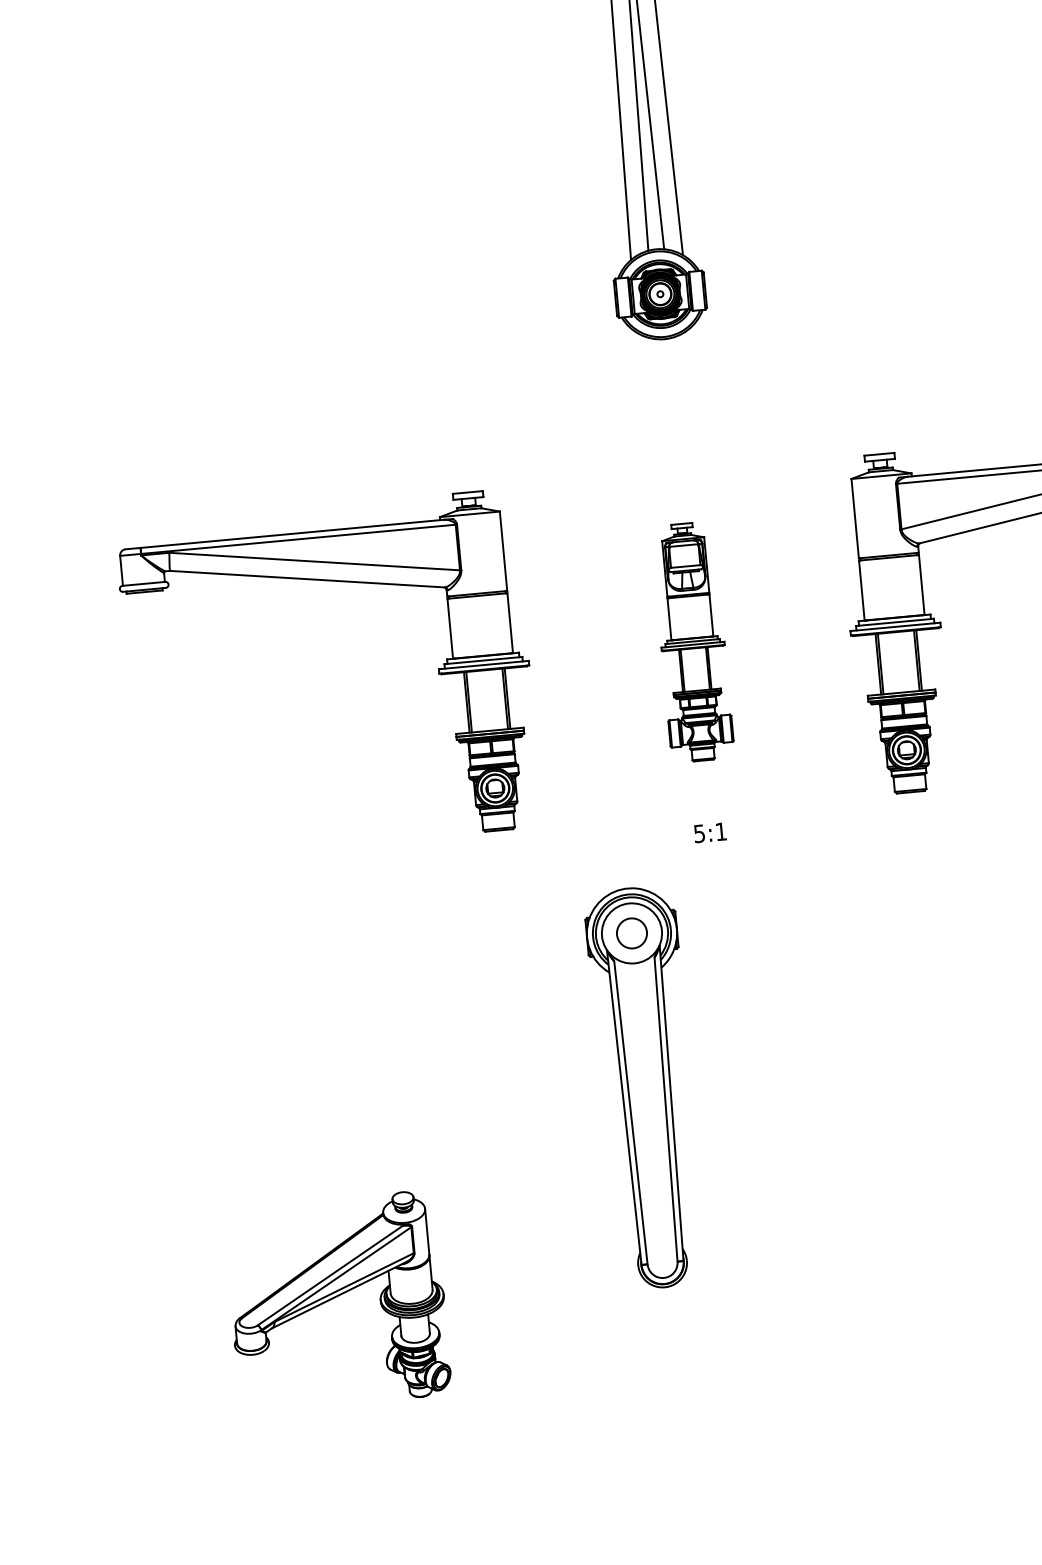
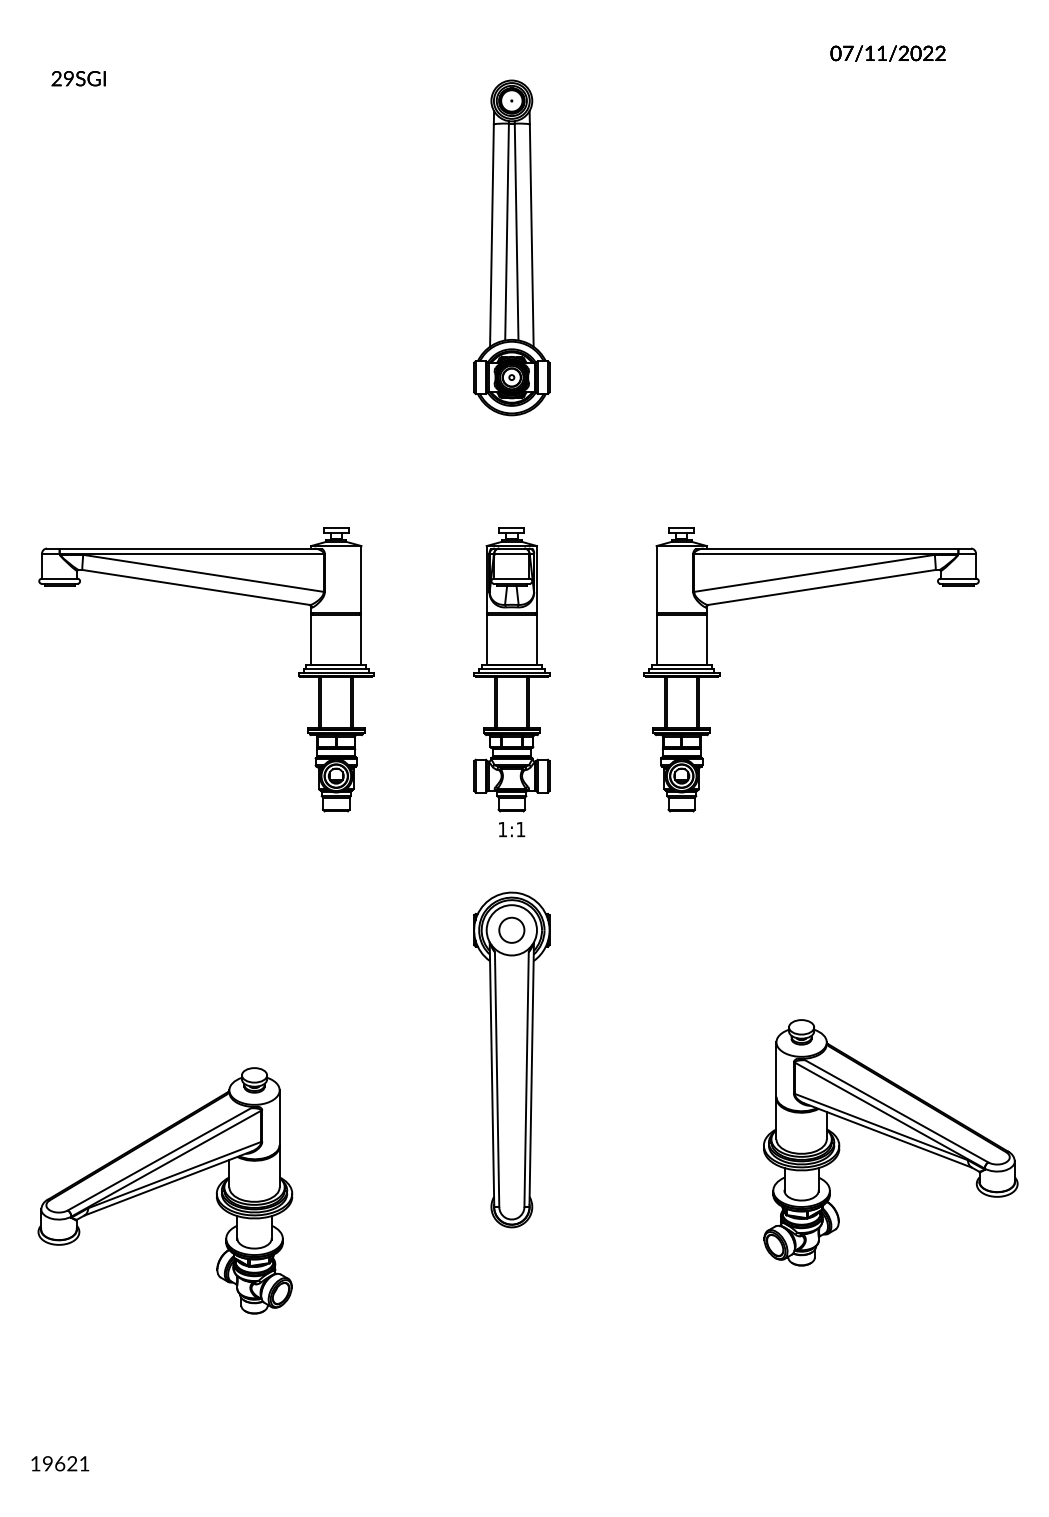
part: (692, 642) -> (511, 669), size x1.43
text: (699, 833) -> (502, 829), 5:1 -> 1:1
part: (645, 1087) -> (511, 1059), moved
part: (337, 1301) -> (165, 1190), size x1.43

